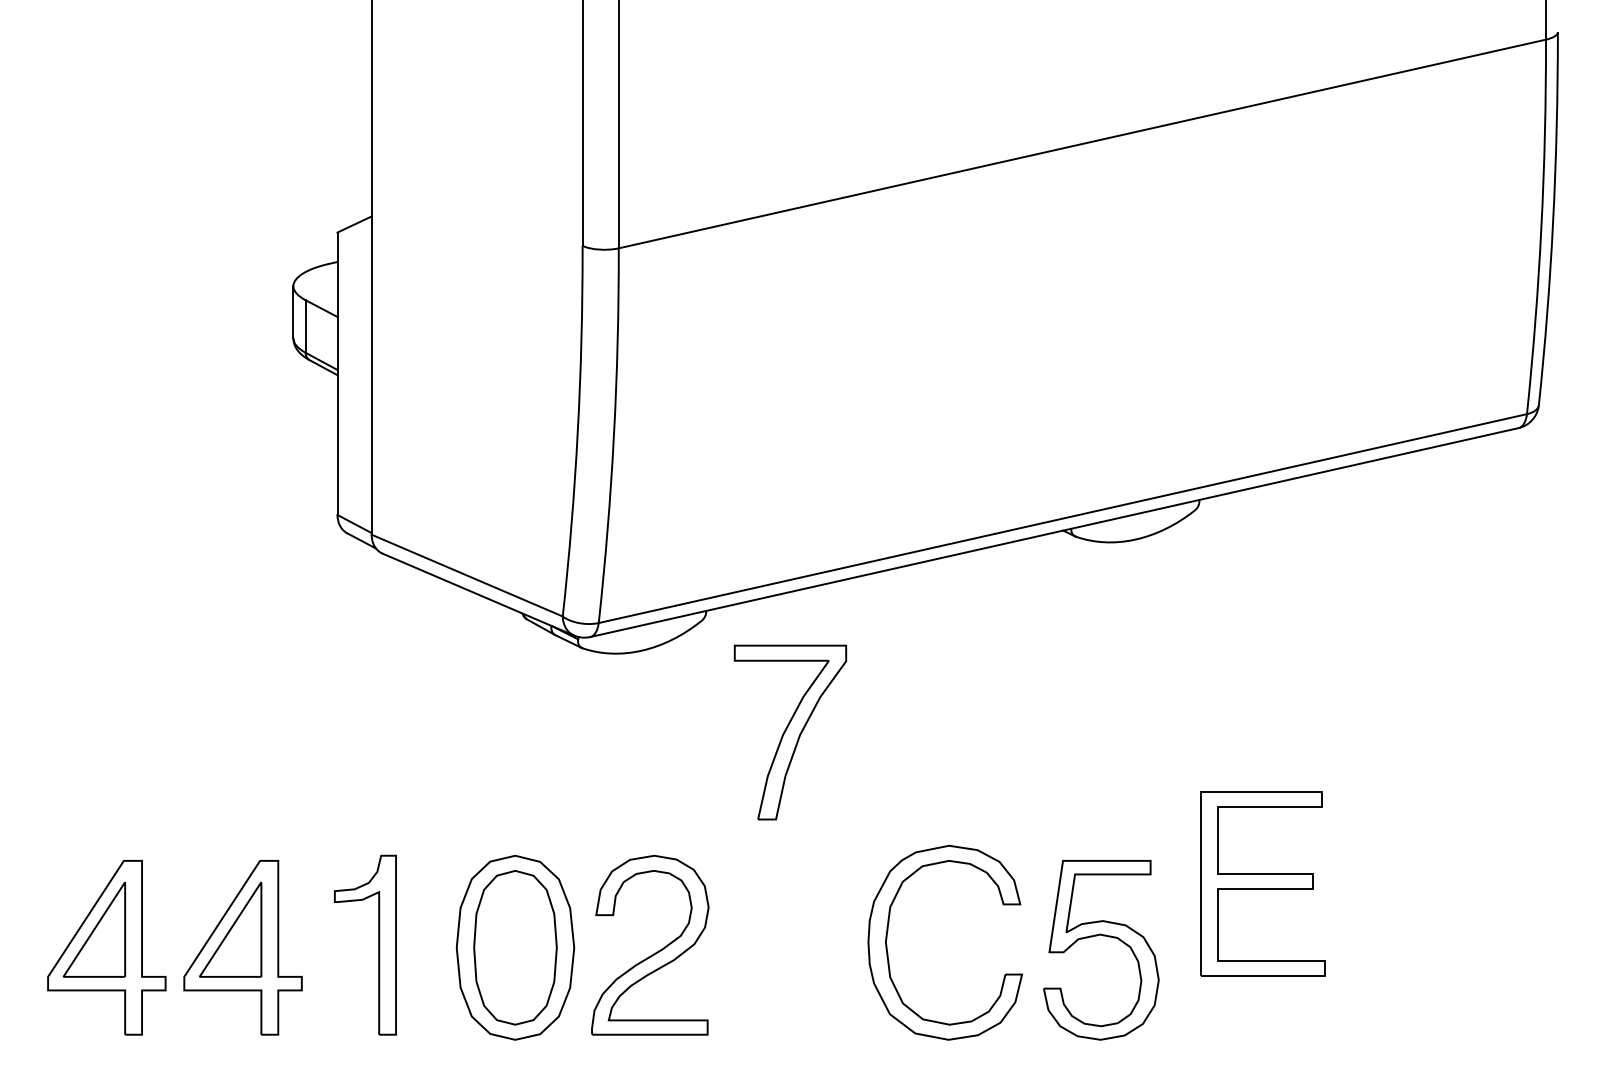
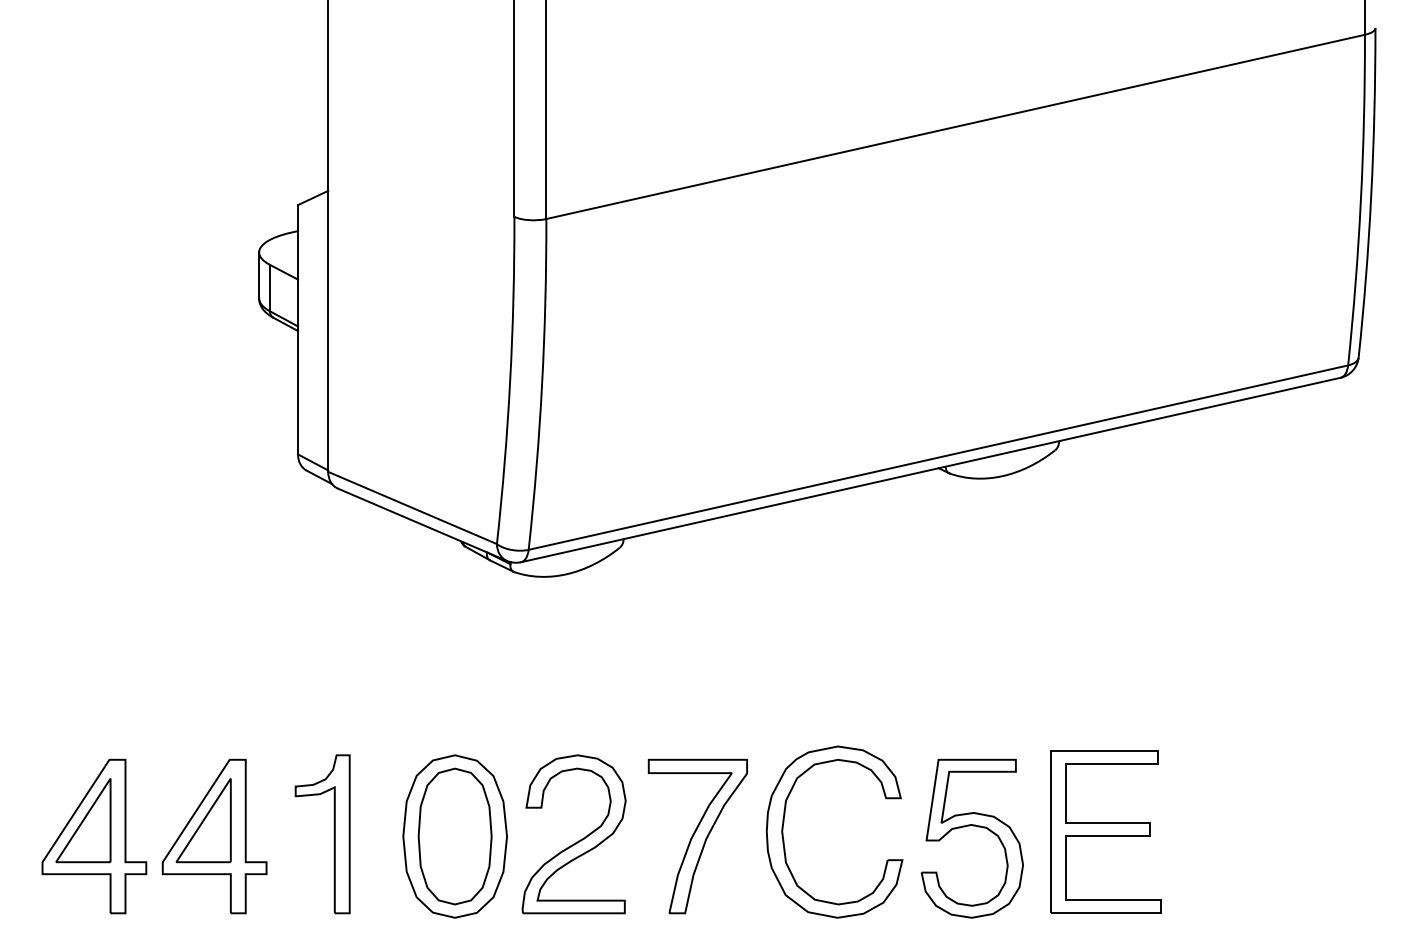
part: (789, 732) -> (697, 836), moved
part: (1262, 883) -> (1105, 831), moved

